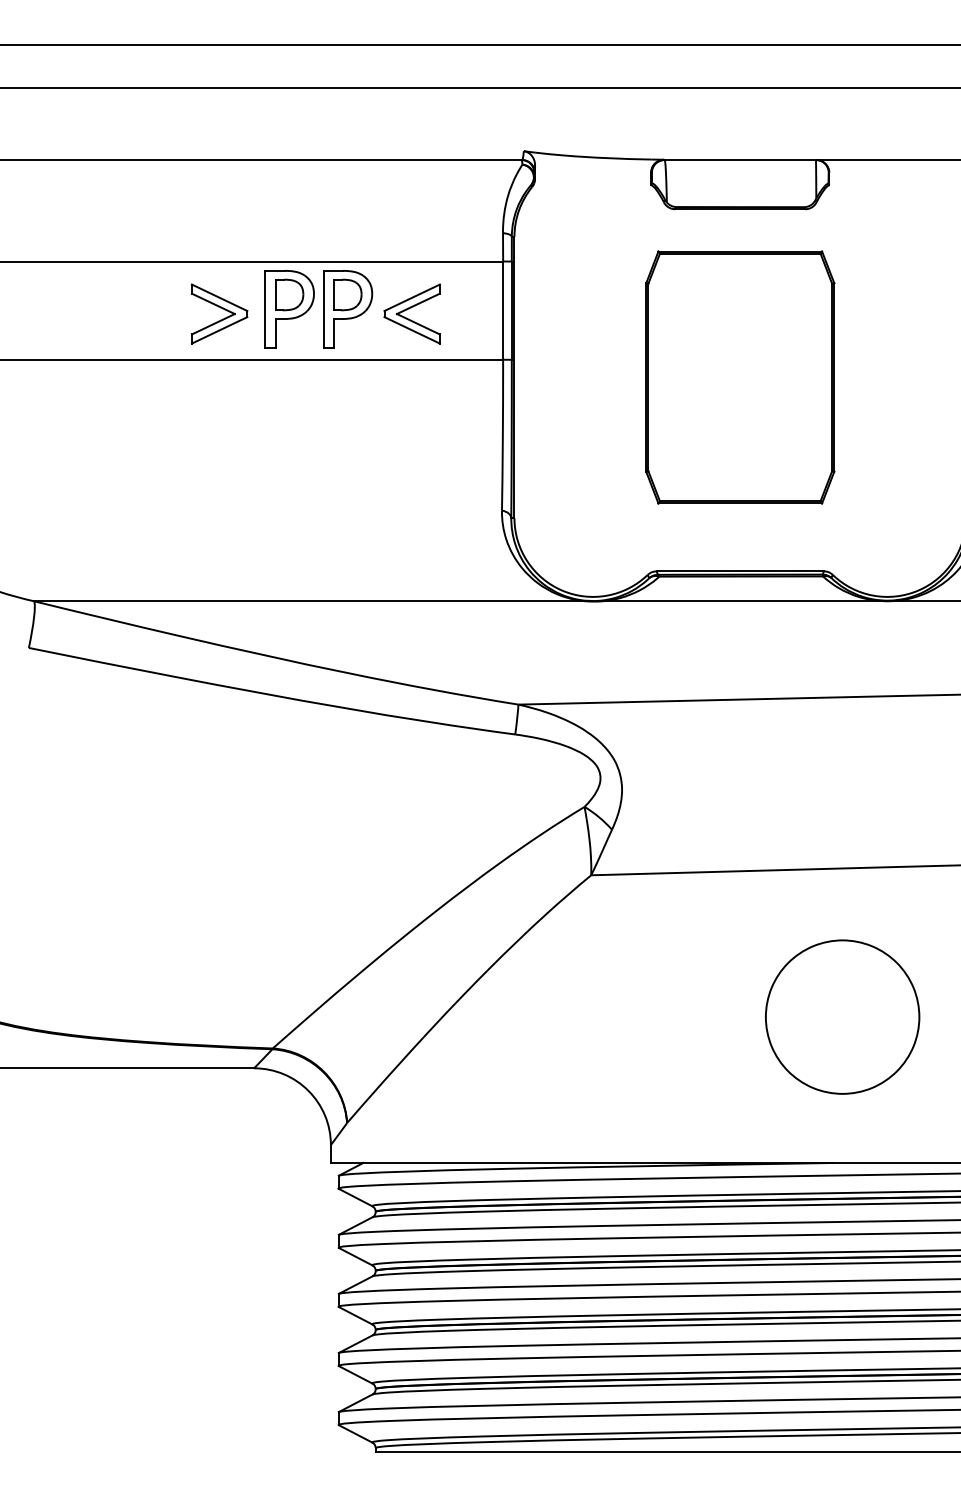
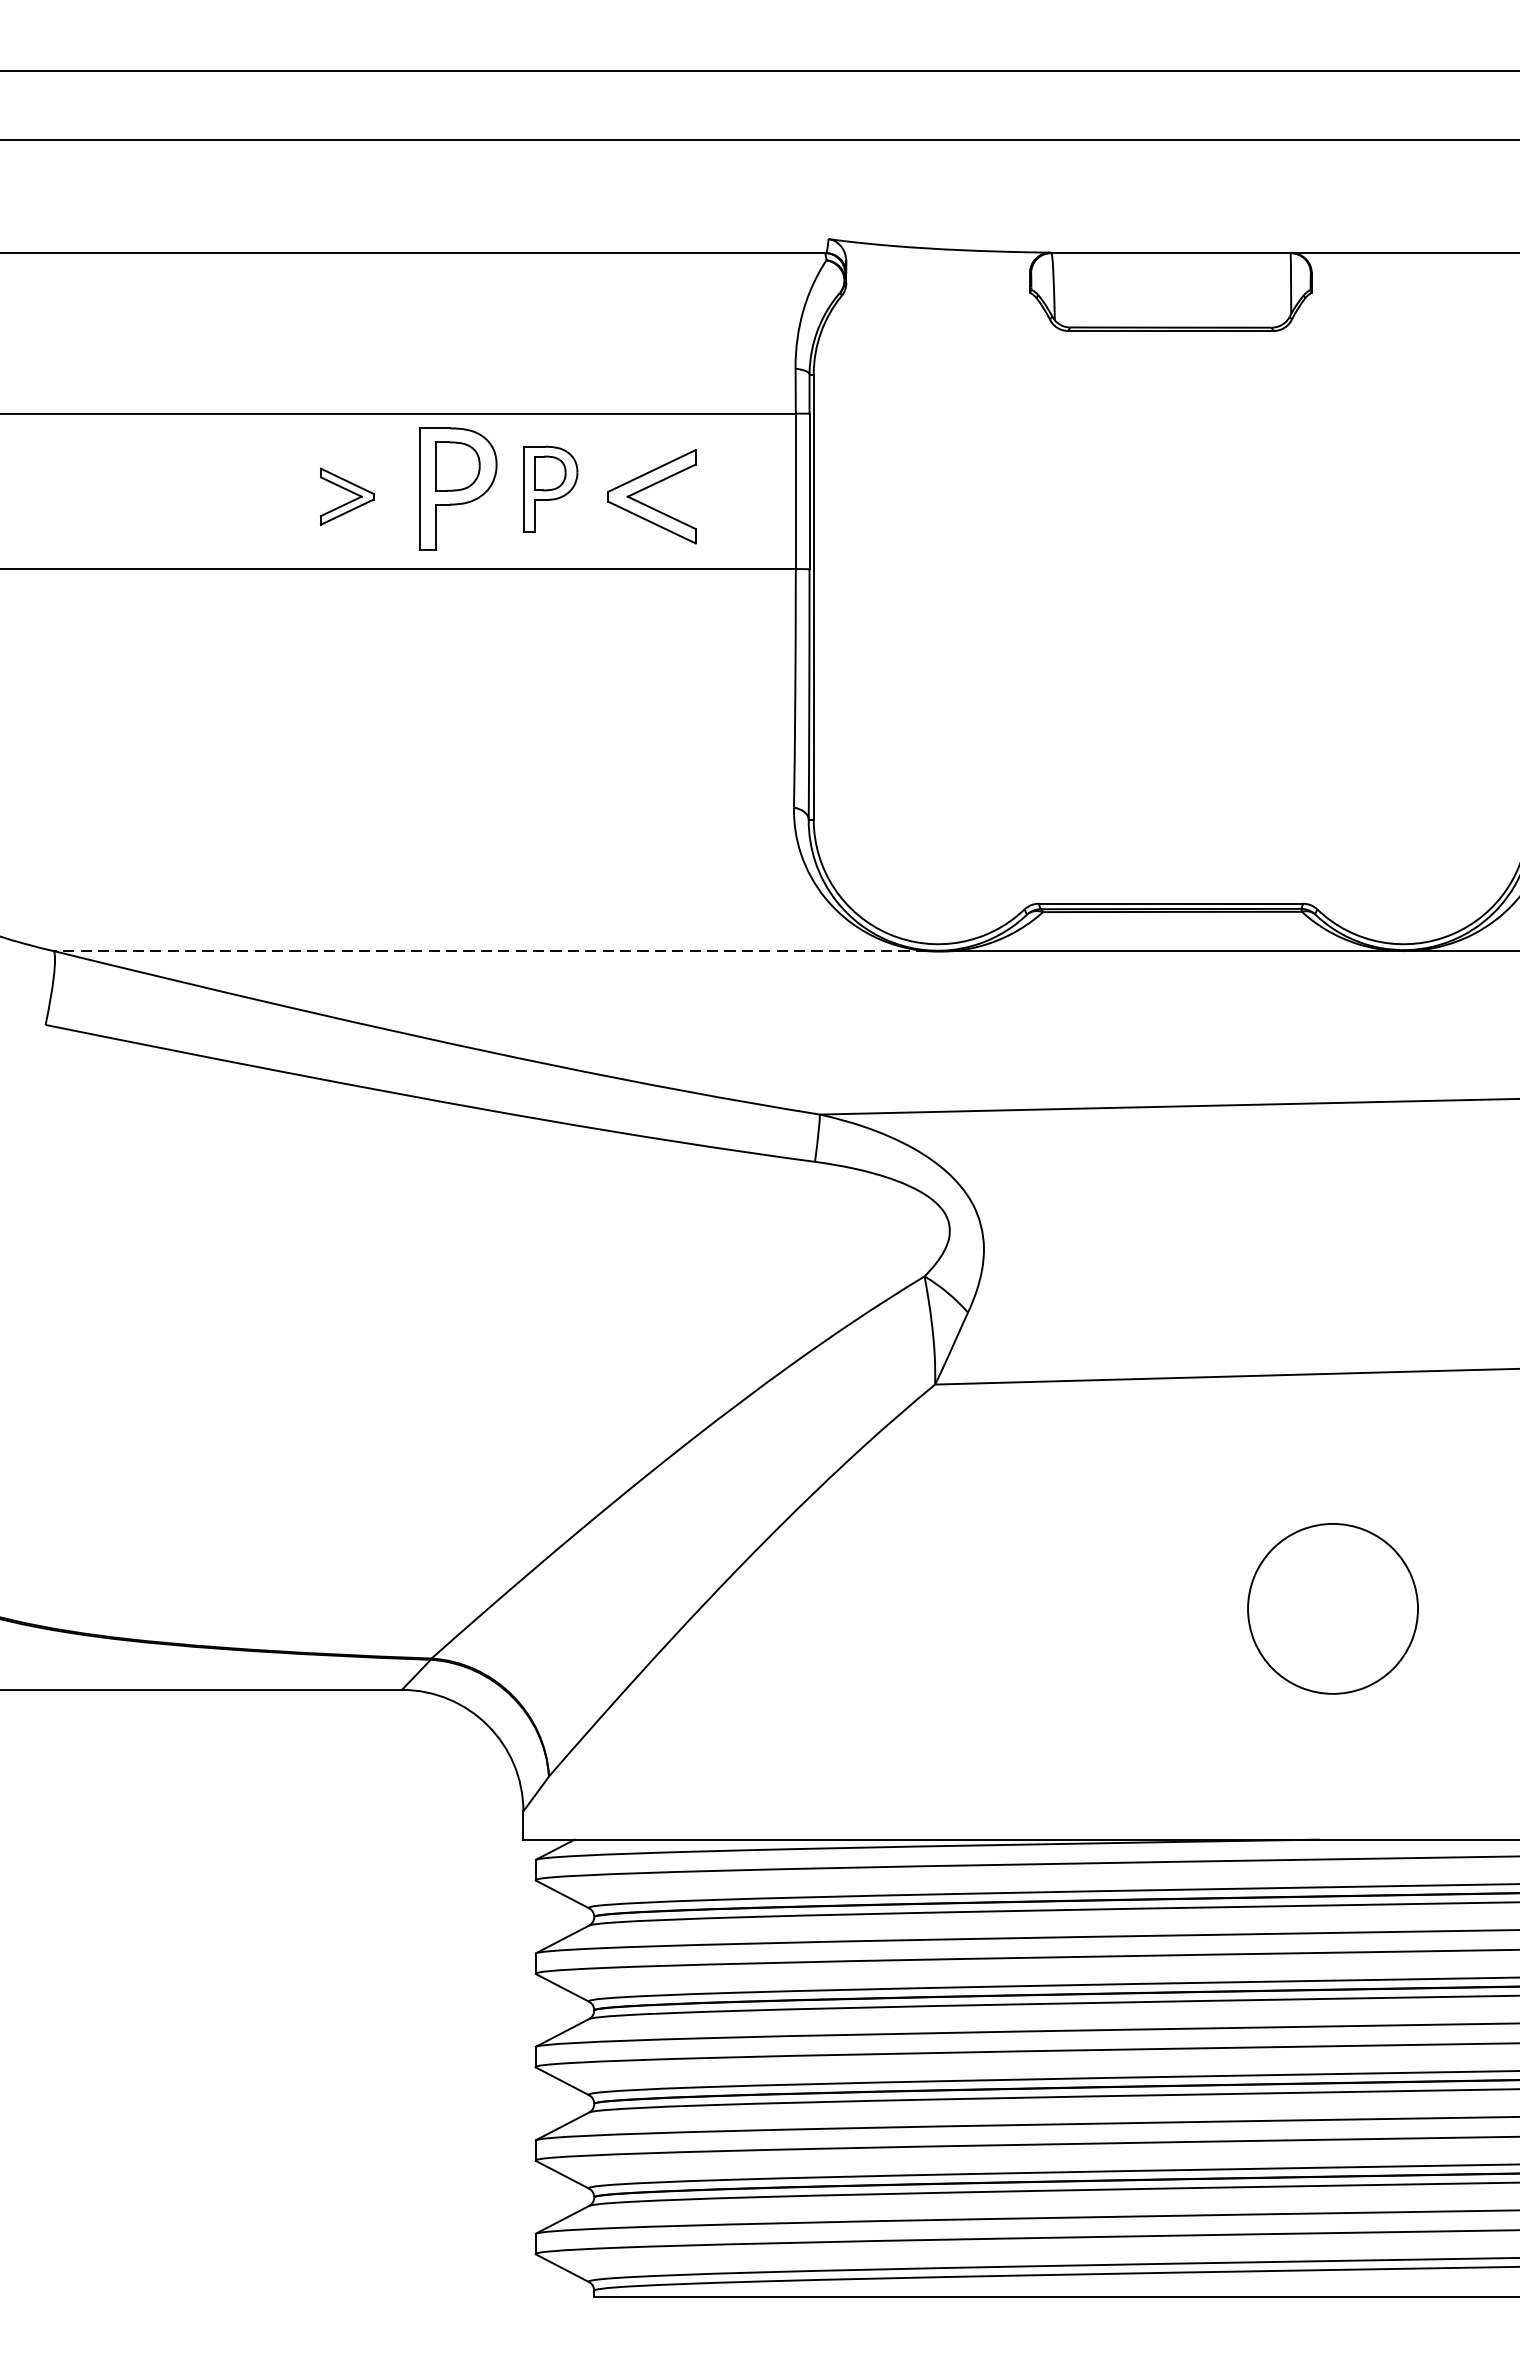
part: (348, 309) -> (551, 489), size x0.7
part: (219, 313) -> (347, 495), size x0.6
part: (740, 377) -> (1171, 597), removed
line: (310, 601) -> (491, 951), solid -> dashed
part: (842, 1016) -> (1332, 1607), size x0.7

